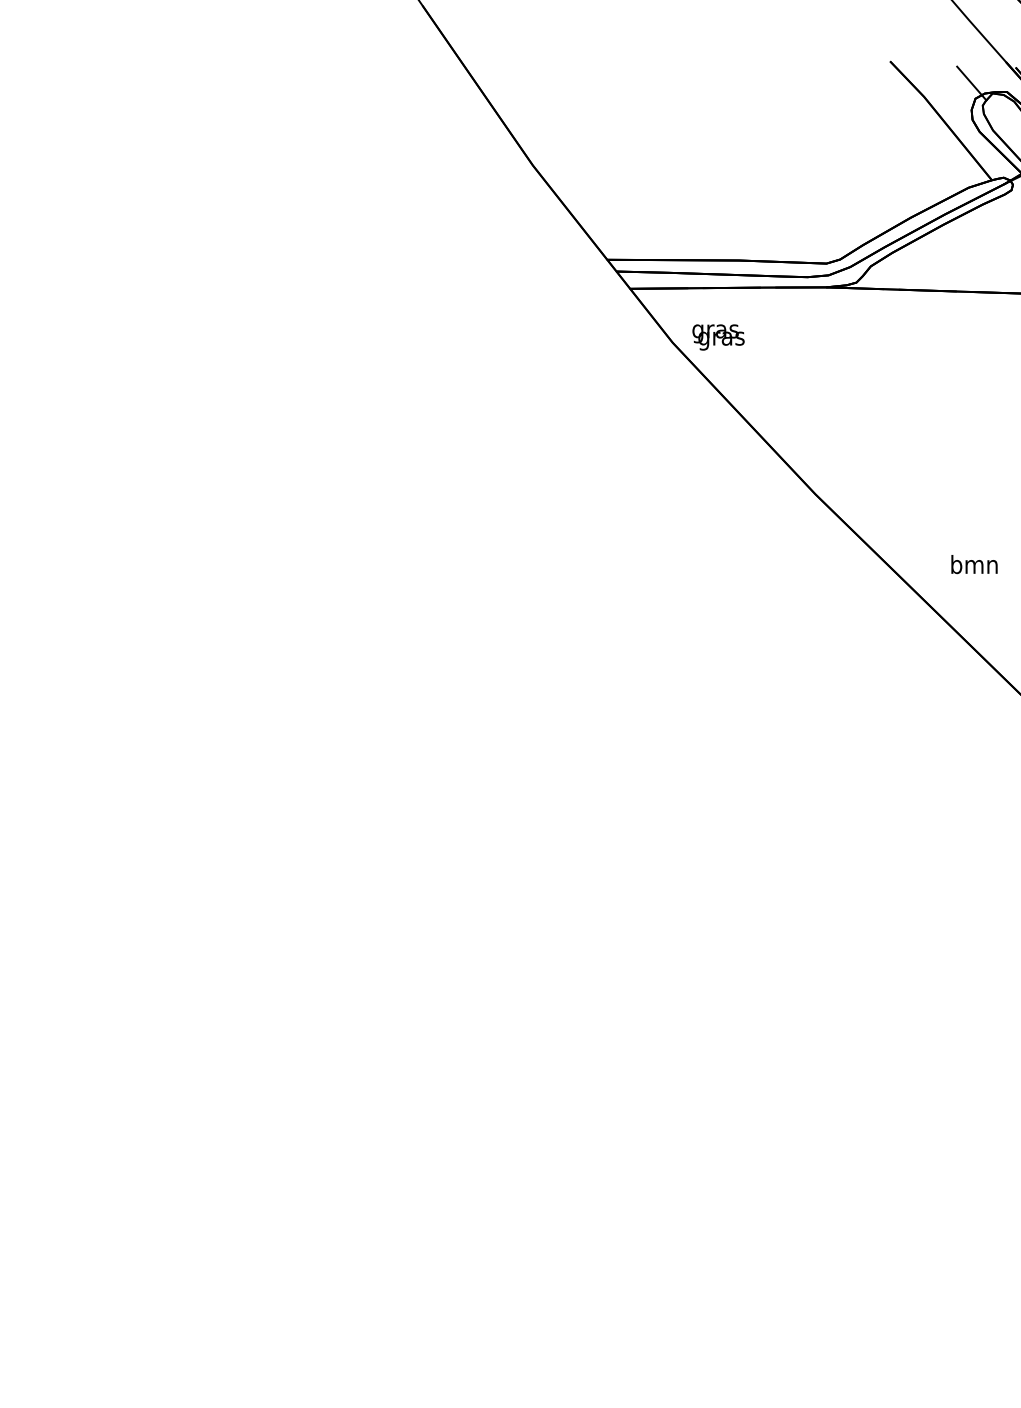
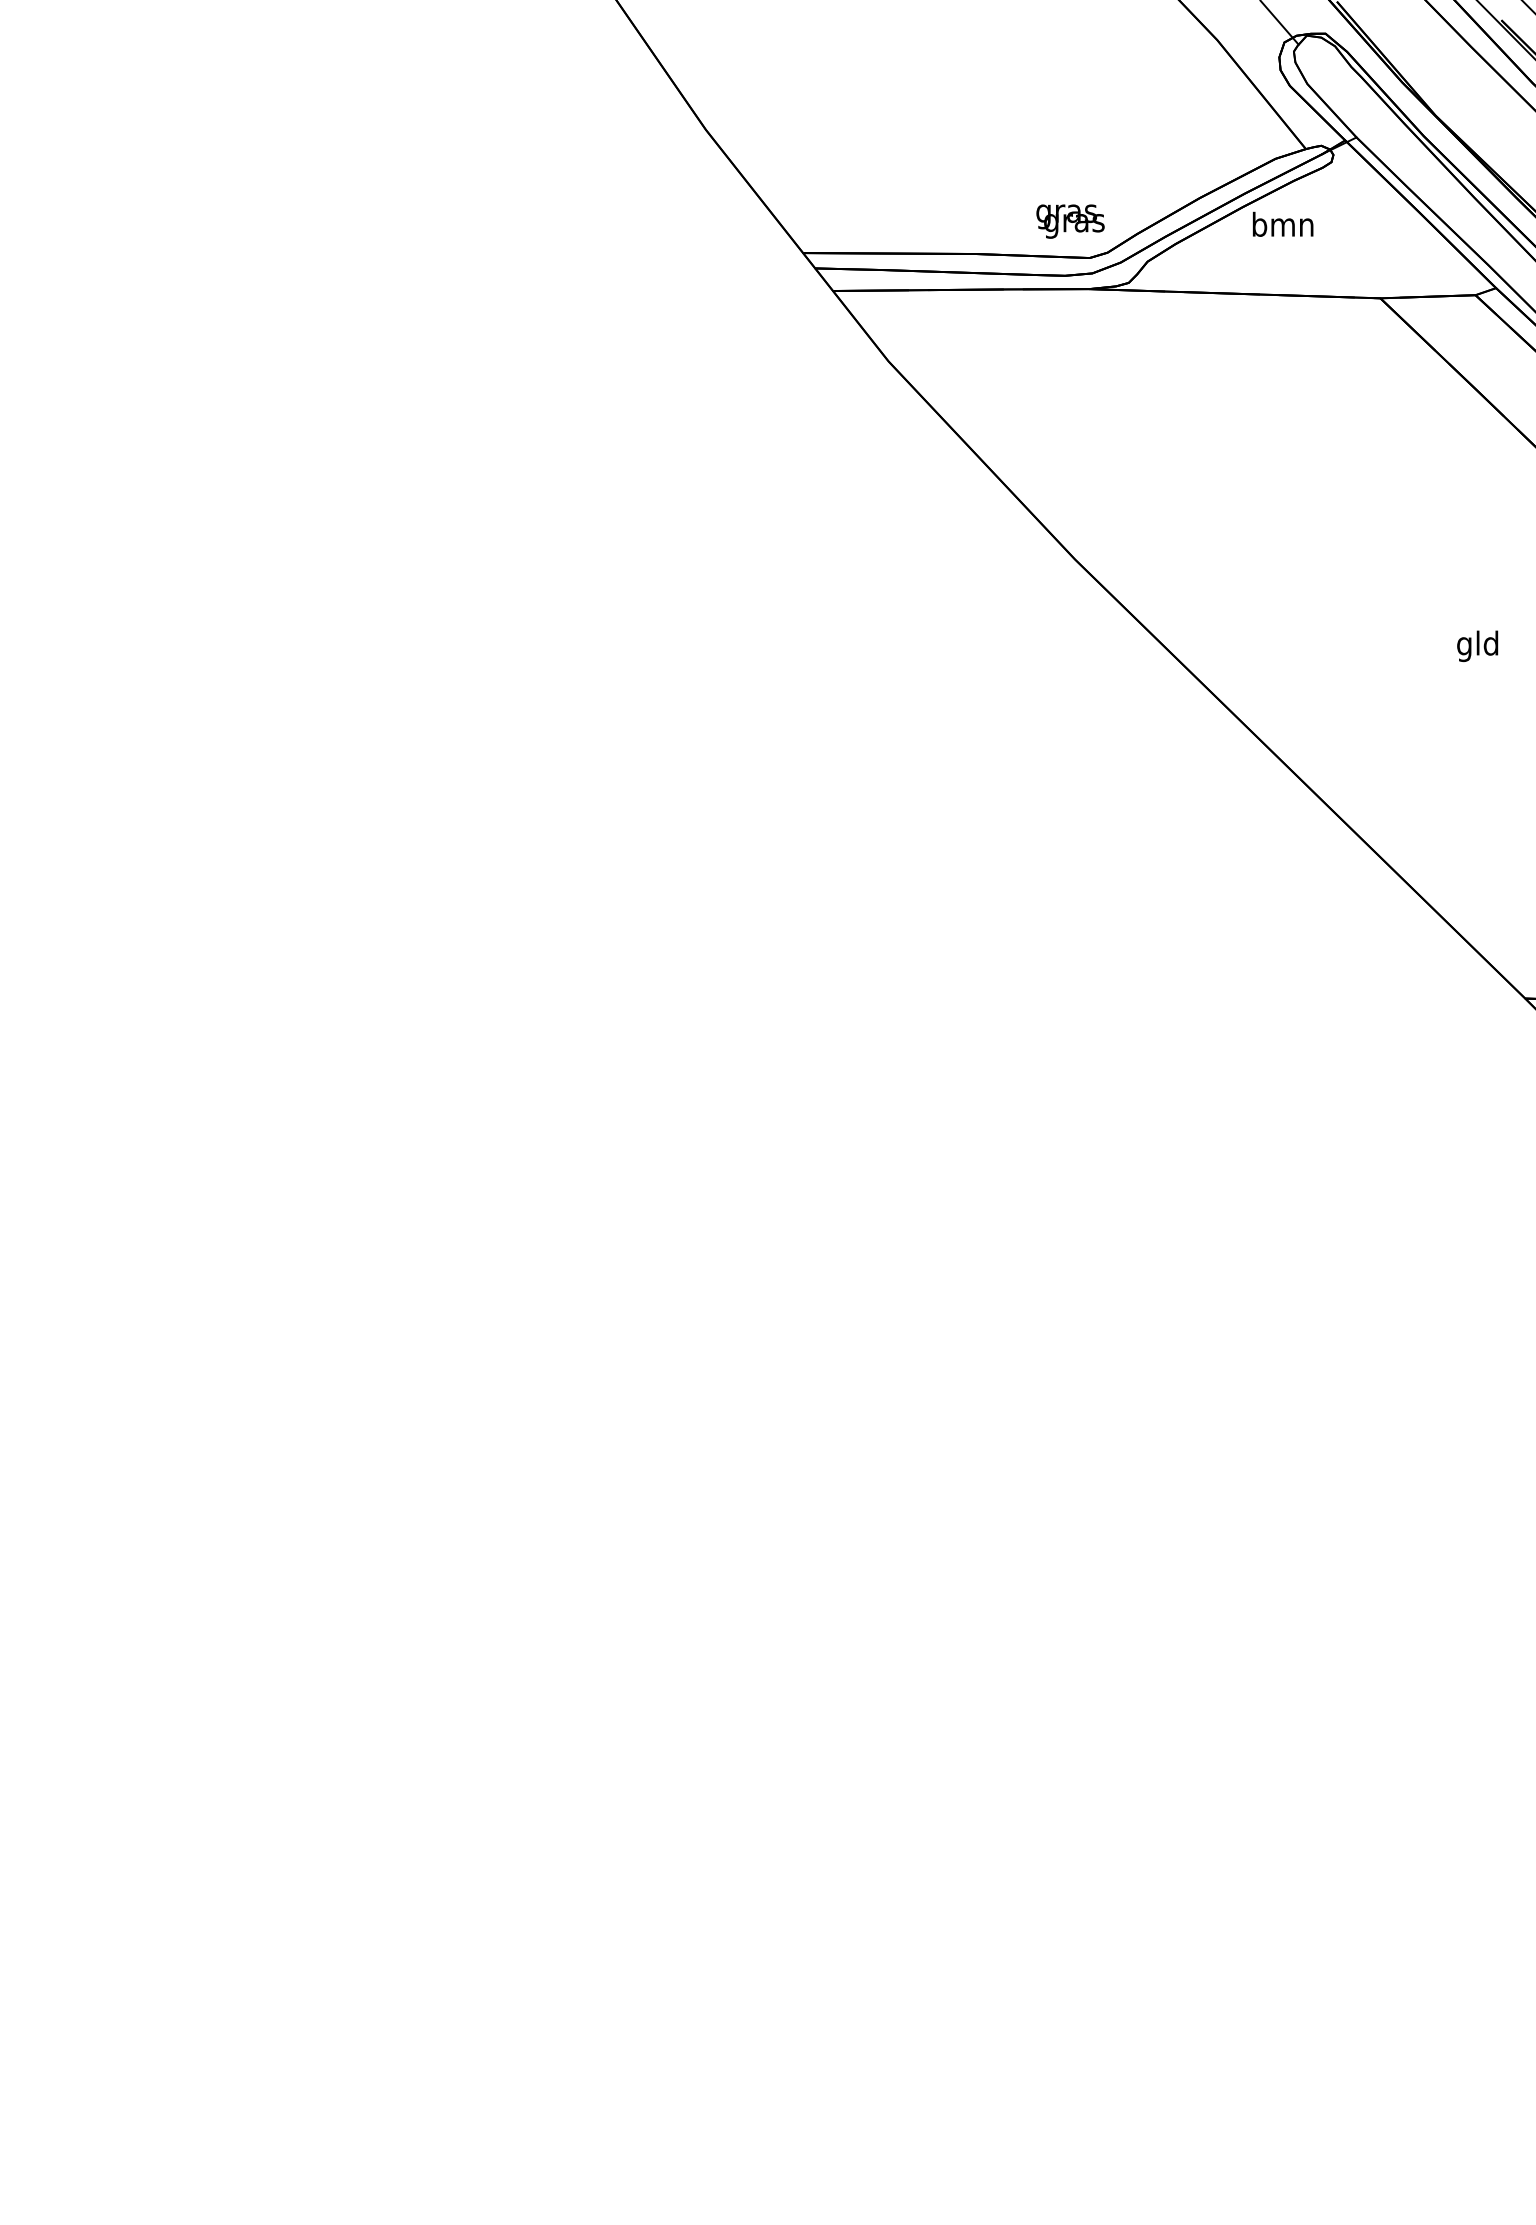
text: (718, 337) -> (1070, 221), moved
text: (974, 563) -> (1283, 223), moved

